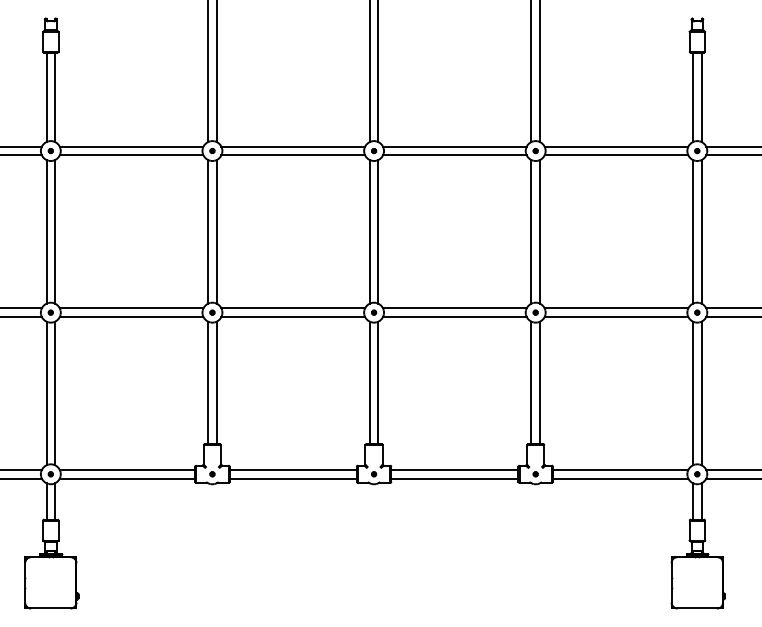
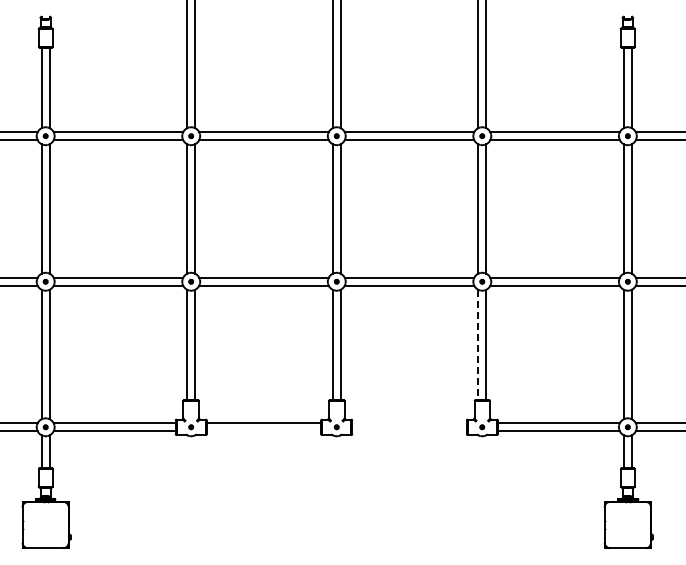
line: (531, 383) -> (478, 345), solid -> dashed
line: (454, 470) -> (409, 423), removed
line: (292, 478) -> (263, 431), removed
line: (454, 478) -> (409, 431), removed

